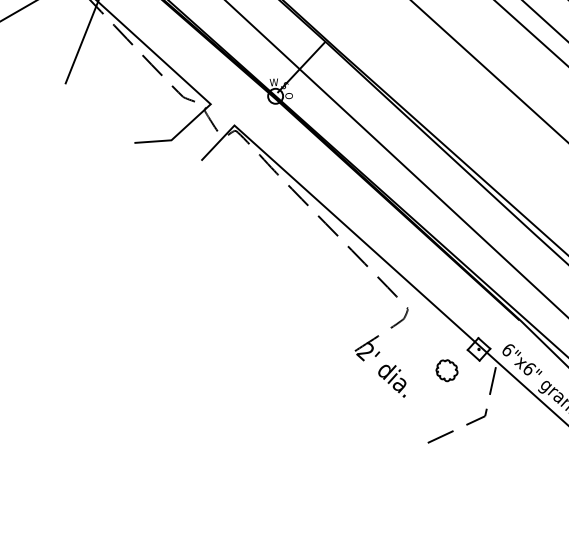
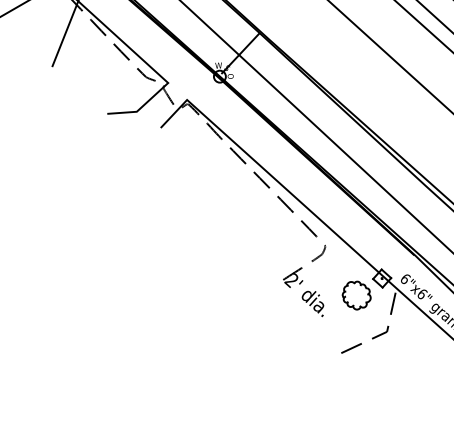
part: (446, 370) -> (356, 295), size x1.67

